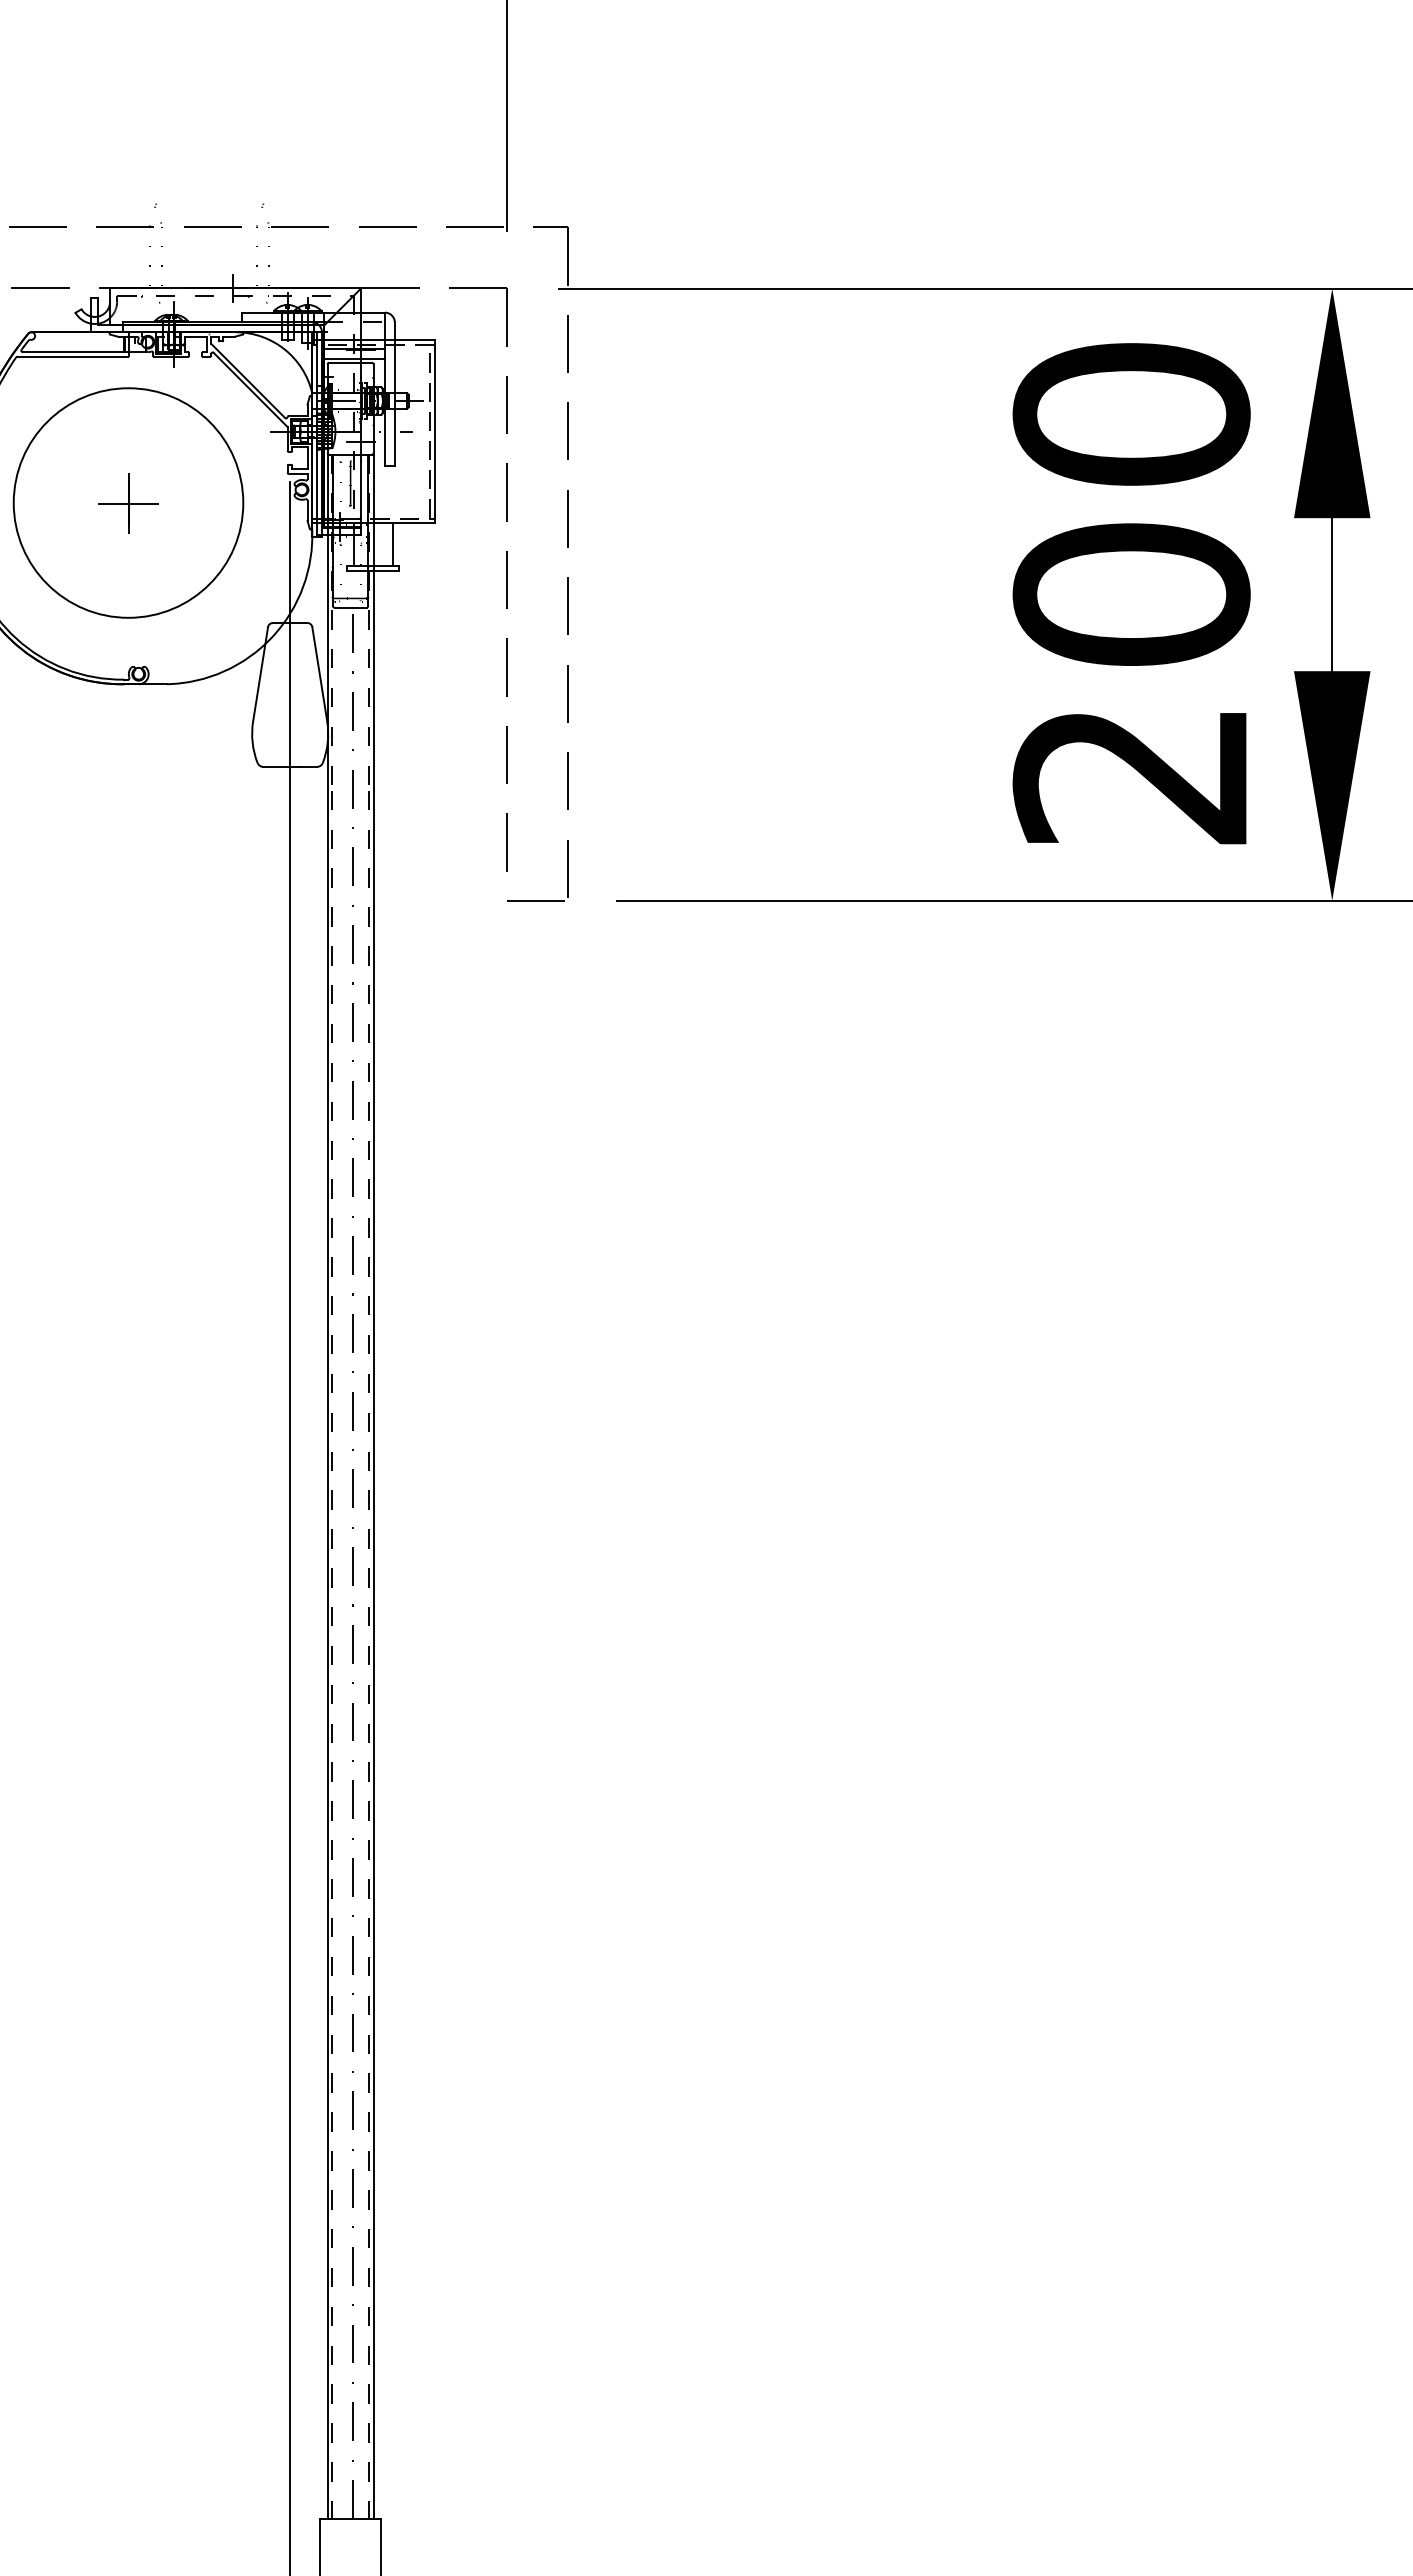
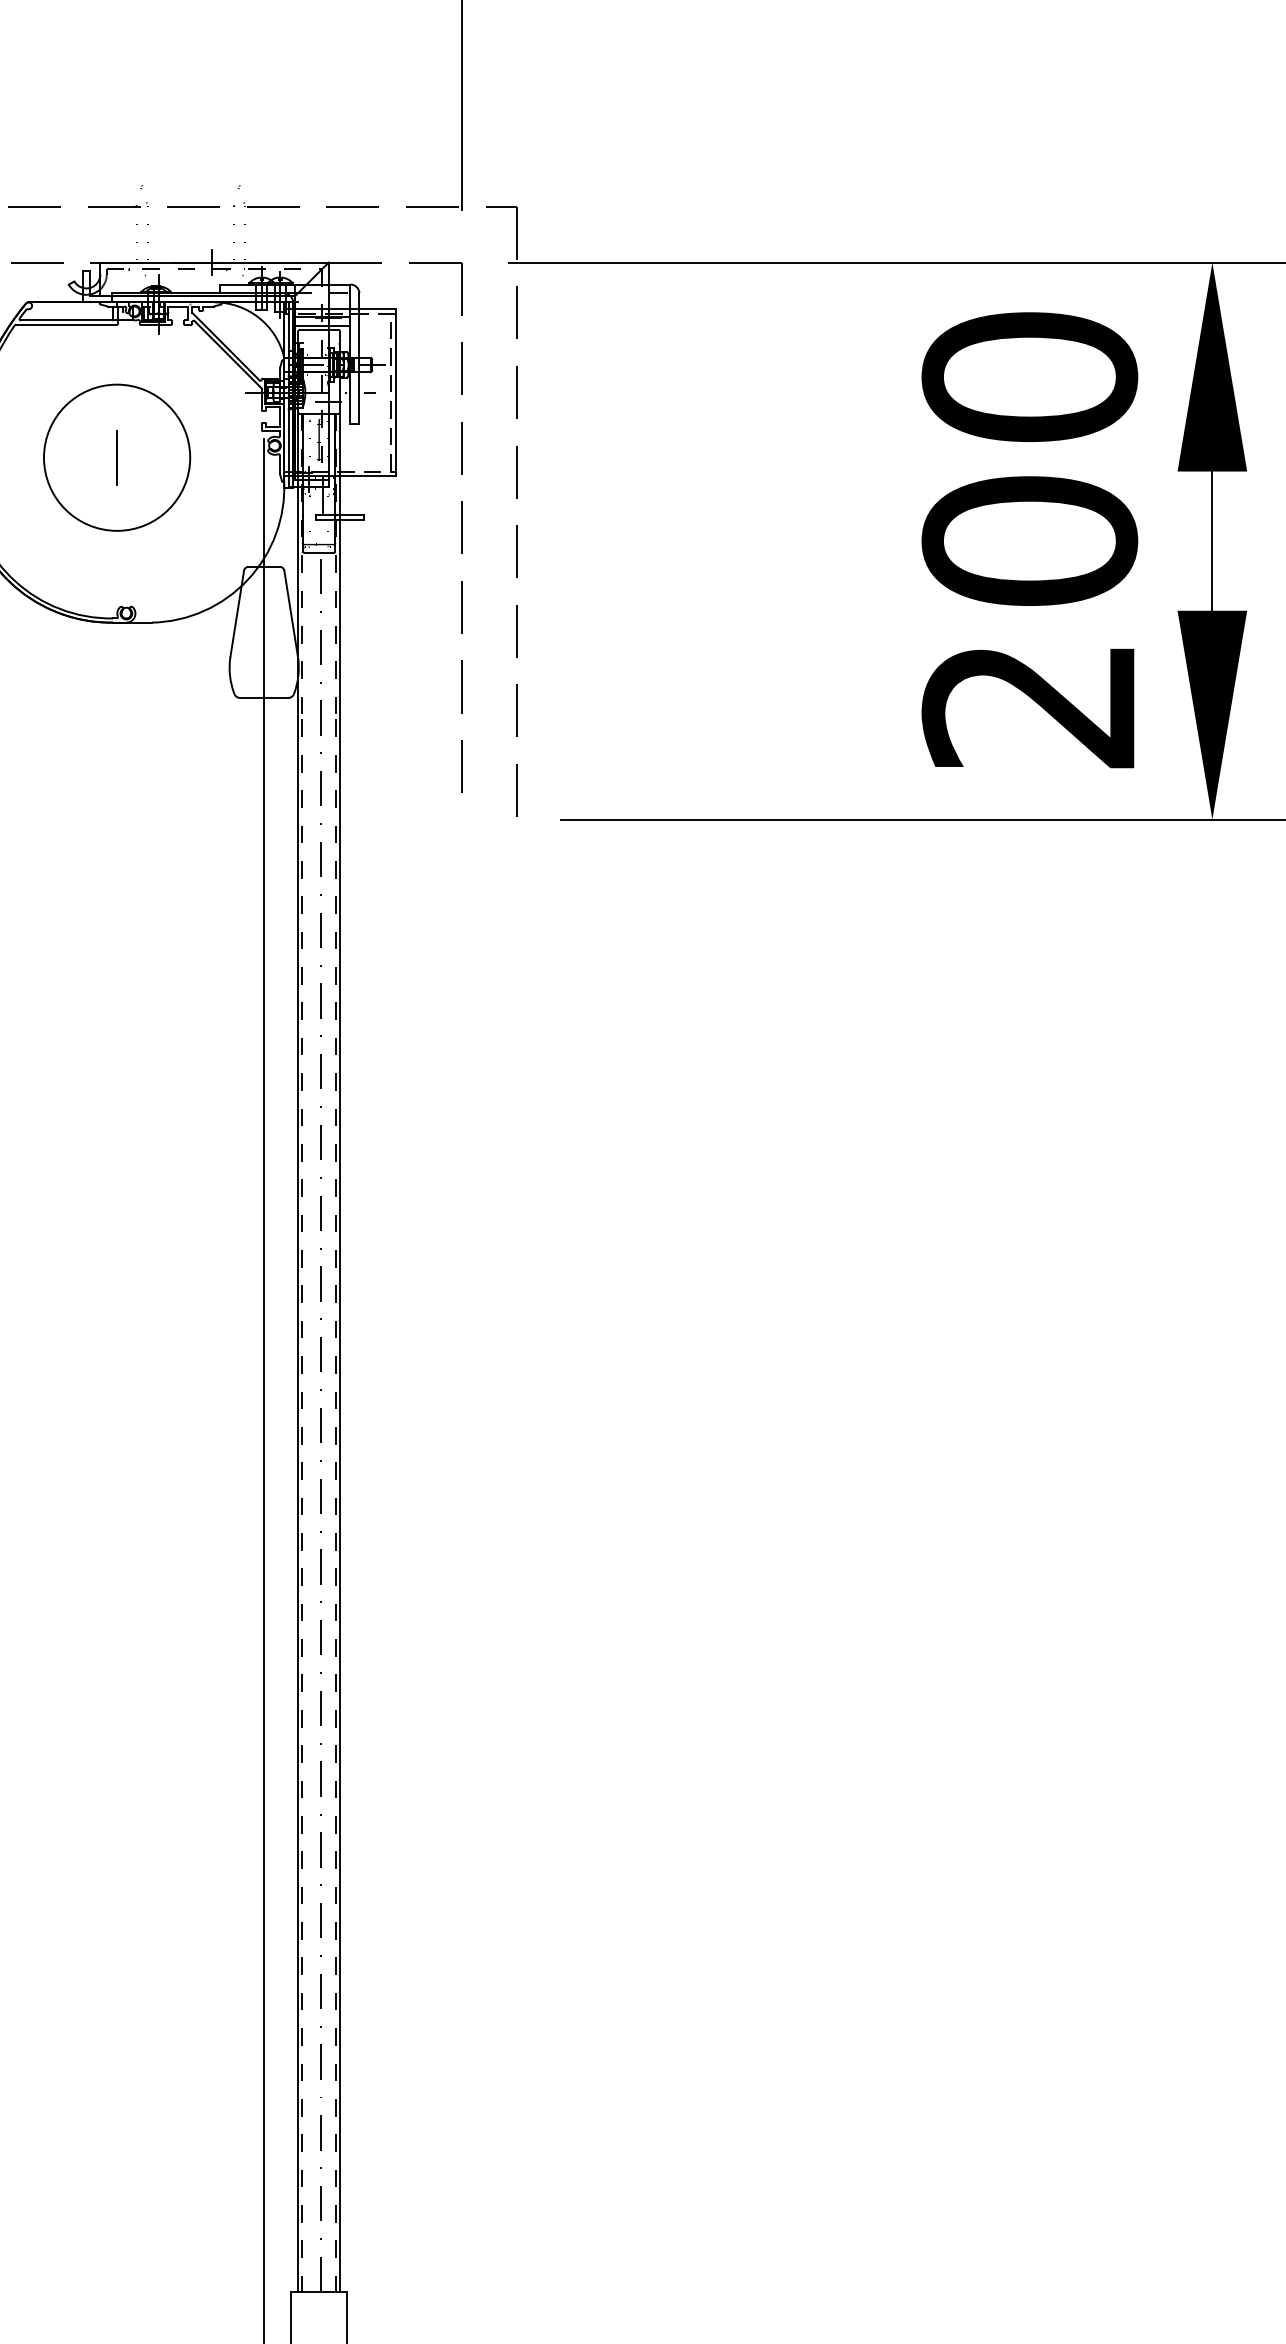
circle: (128, 502) -> (117, 457), size x0.7
line: (128, 503) -> (117, 458), removed
line: (392, 544) -> (357, 495), removed
line: (537, 900) -> (489, 819), removed

